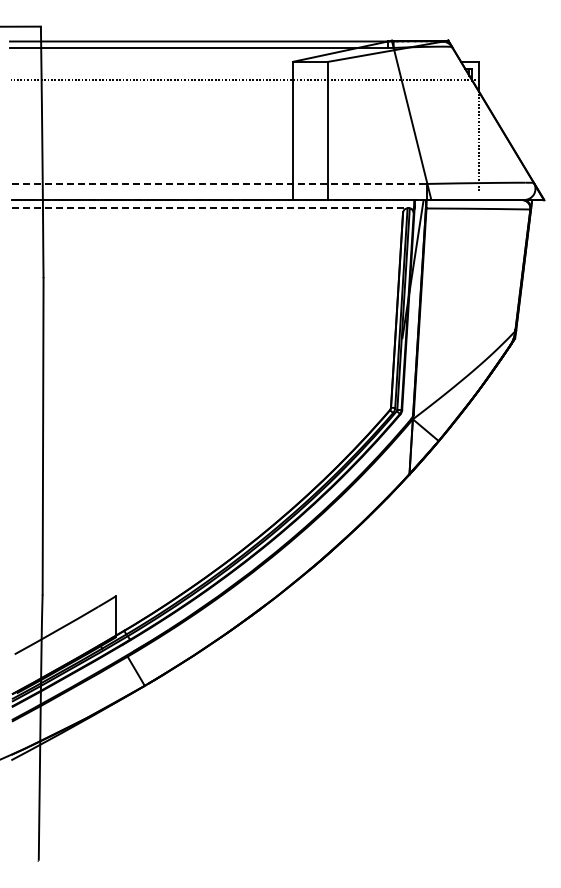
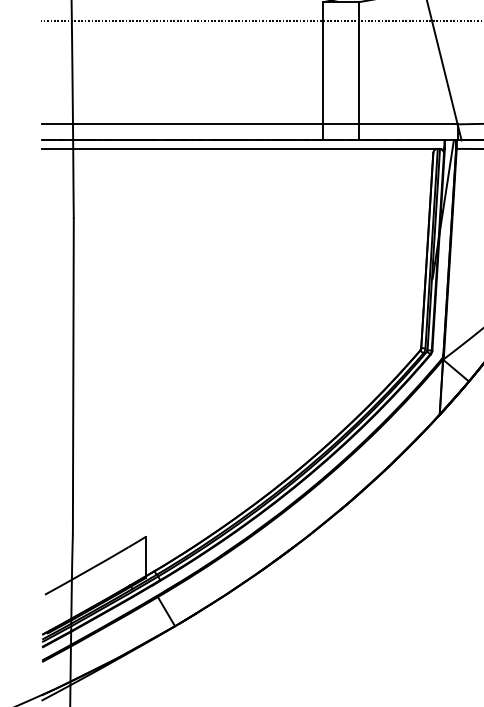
line: (219, 183) -> (249, 123), dashed -> solid
line: (209, 208) -> (239, 148), dashed -> solid

